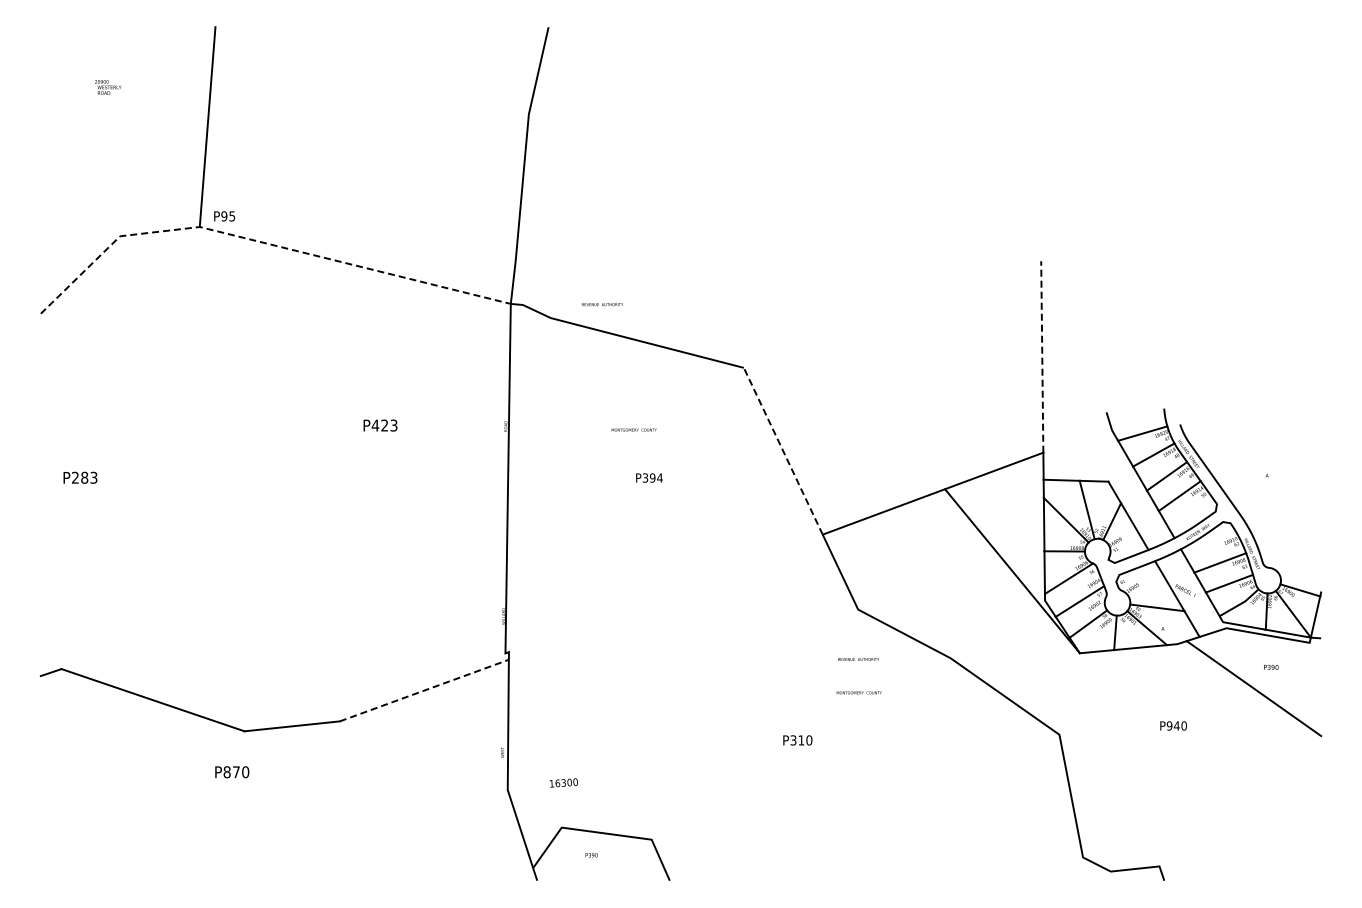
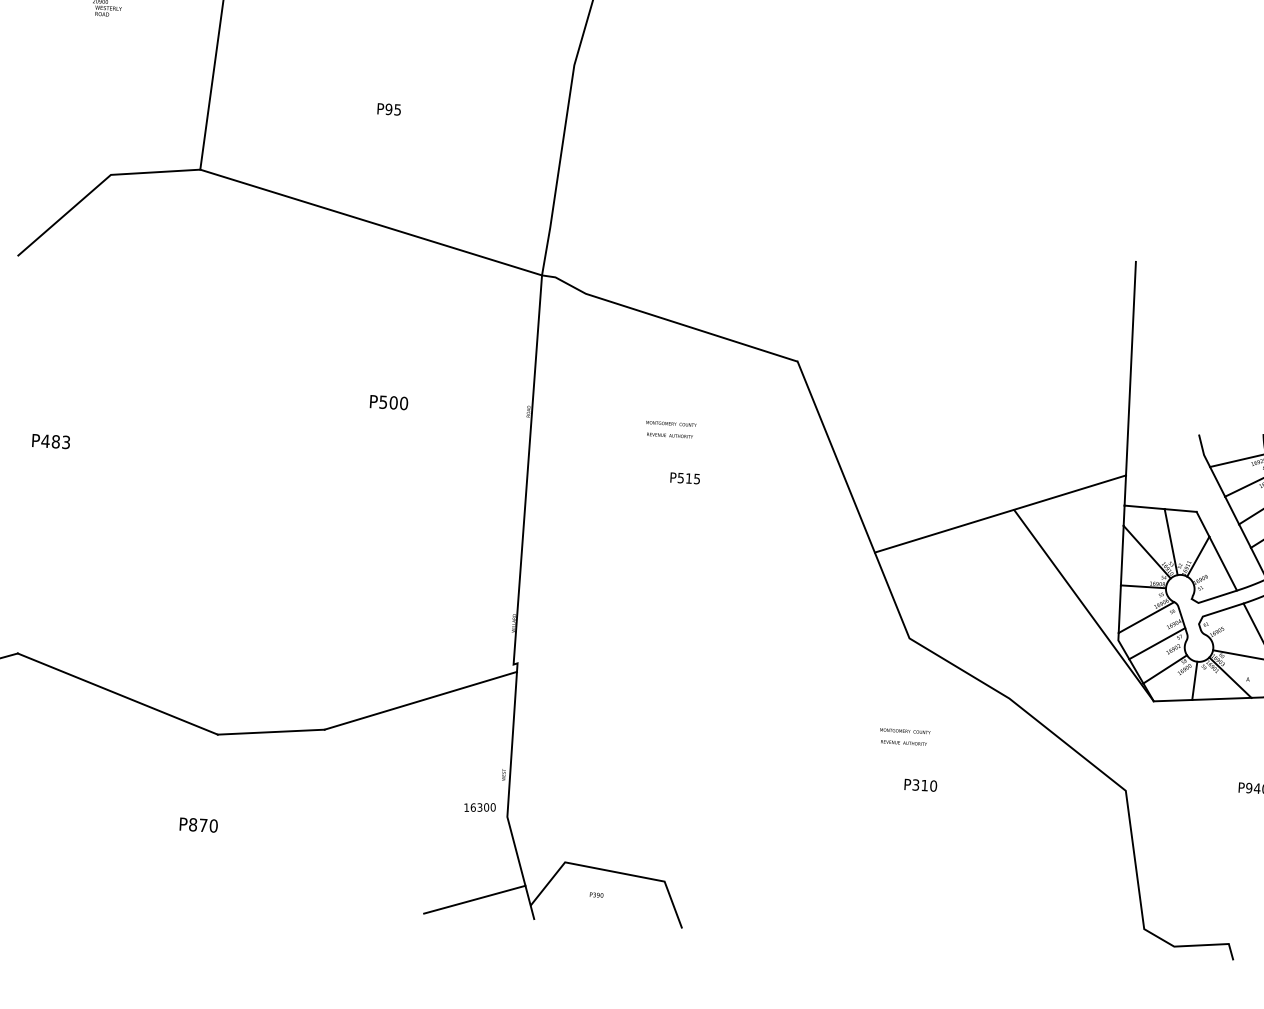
text: (224, 216) -> (389, 109), moved
line: (261, 242) -> (268, 190), dashed -> solid
text: (602, 304) -> (669, 435), moved
line: (1042, 356) -> (1131, 368), dashed -> solid
text: (384, 425) -> (393, 402), P423 -> P500
line: (783, 450) -> (836, 456), dashed -> solid
text: (75, 477) -> (45, 440), P283 -> P483
text: (652, 477) -> (688, 477), P394 -> P515
text: (858, 659) -> (903, 743), moved
line: (424, 690) -> (420, 700), dashed -> solid
text: (797, 740) -> (920, 785), moved
text: (232, 772) -> (199, 825), moved
text: (563, 782) -> (479, 806), moved
line: (482, 865) -> (474, 899), added

